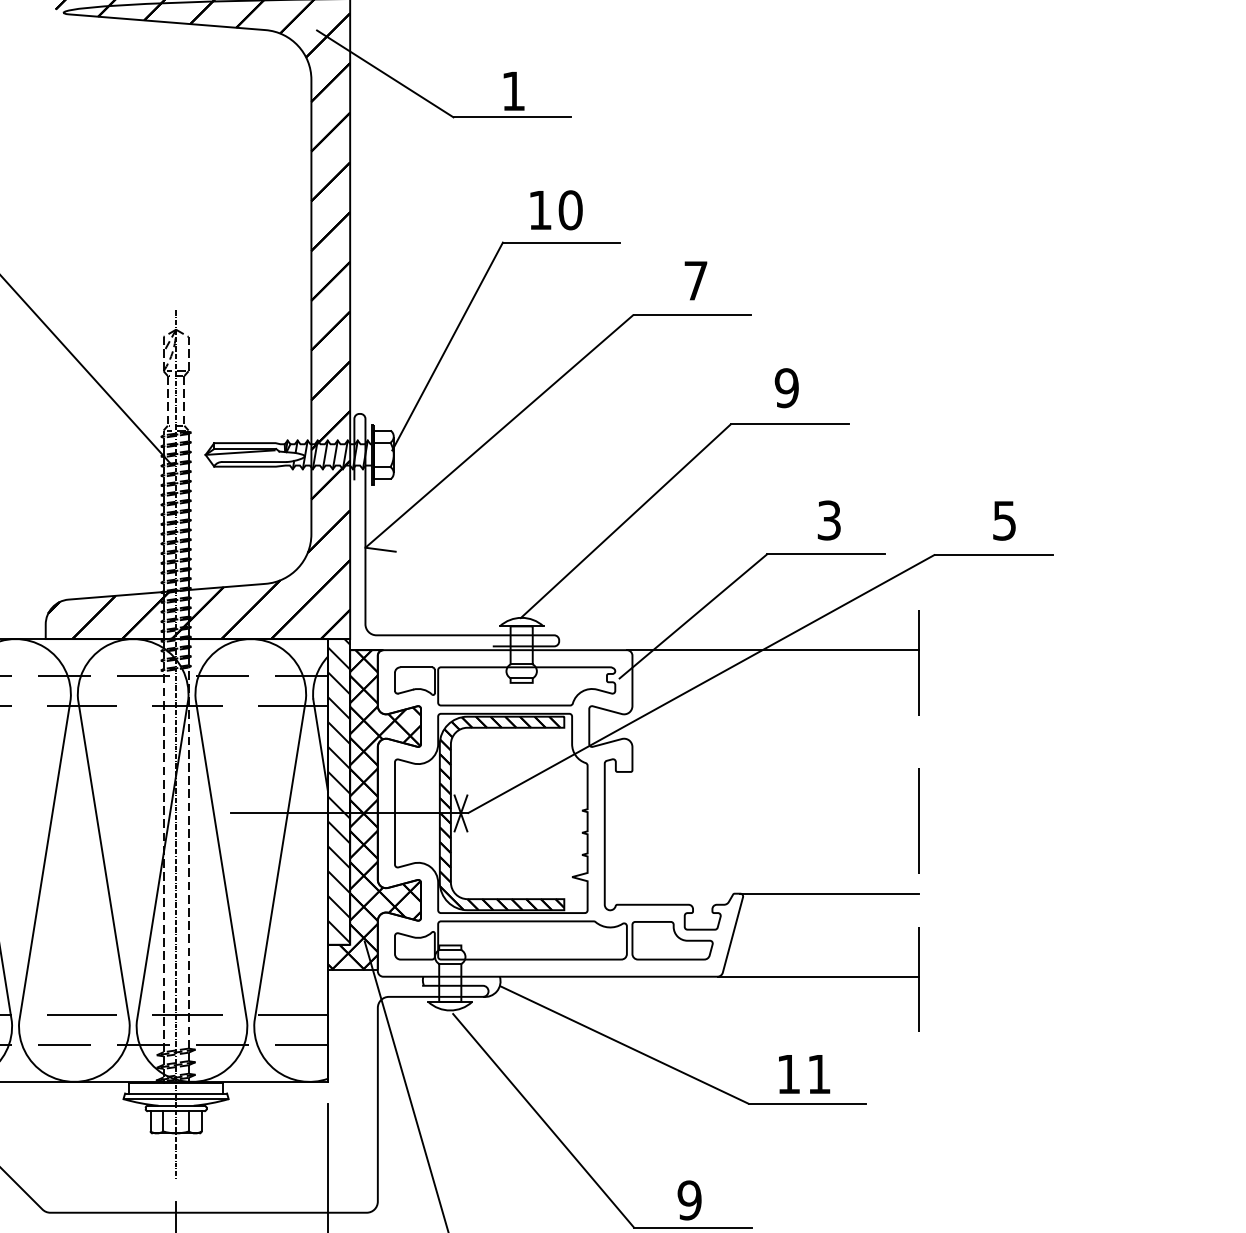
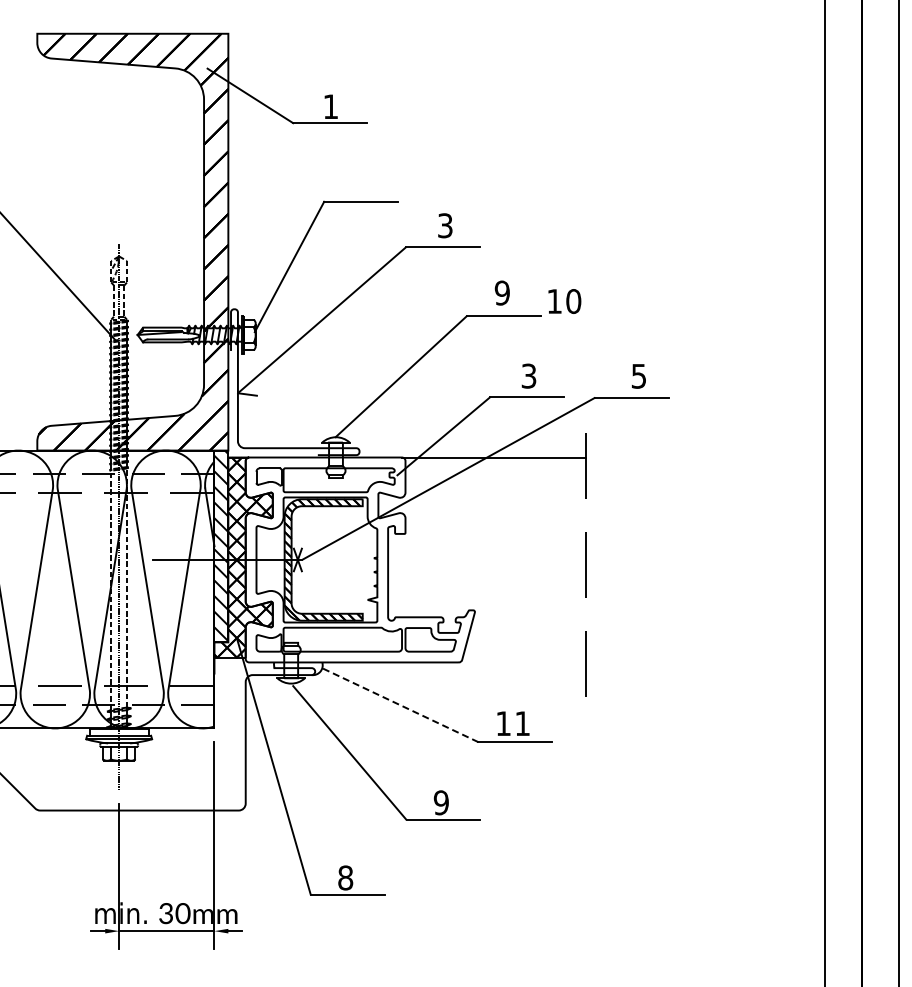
text: (555, 210) -> (564, 301), moved
text: (696, 280) -> (445, 225), 7 -> 3
line: (830, 893) -> (529, 610), removed
line: (817, 976) -> (521, 662), removed
line: (622, 1045) -> (399, 705), solid -> dashed

